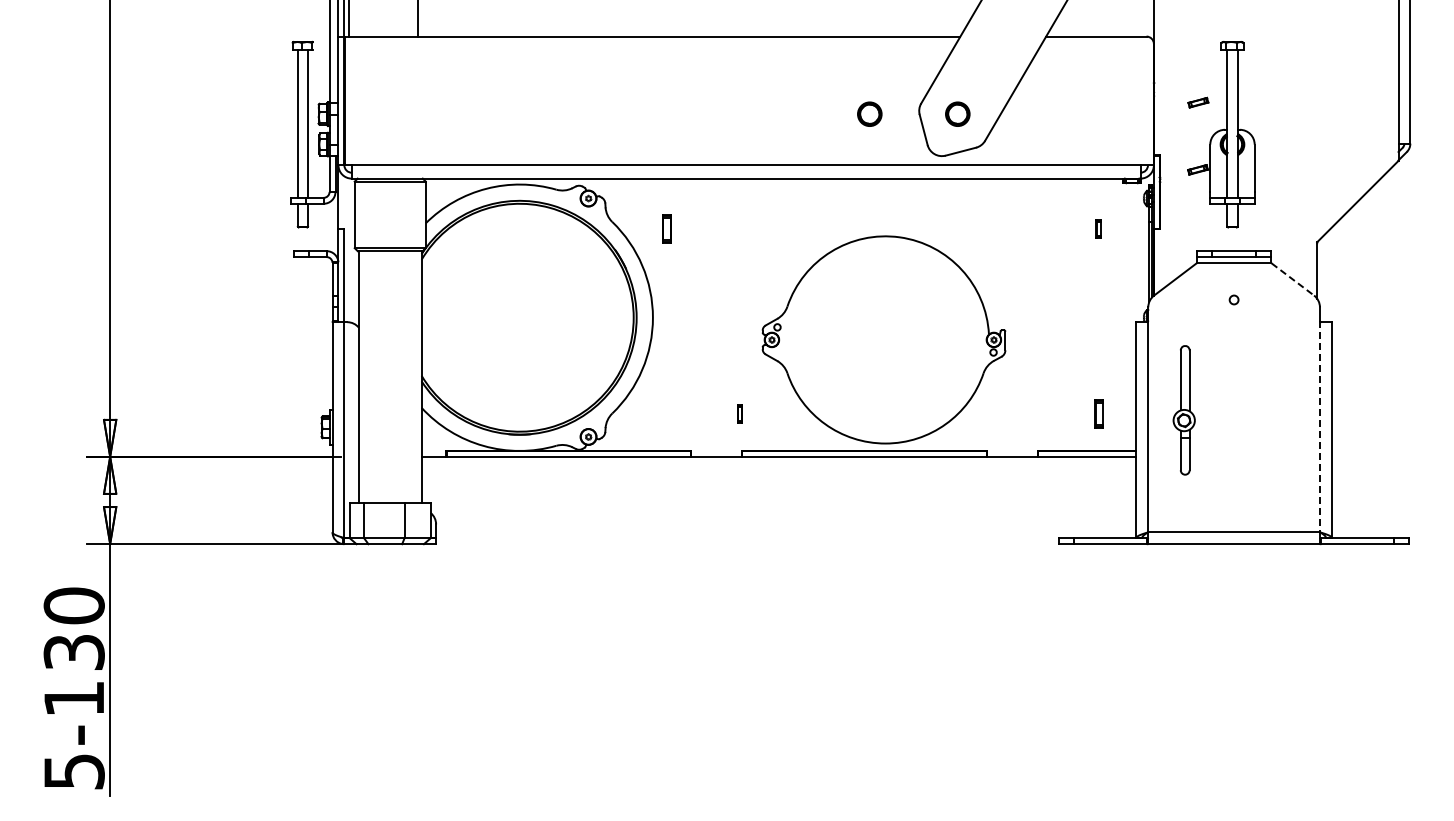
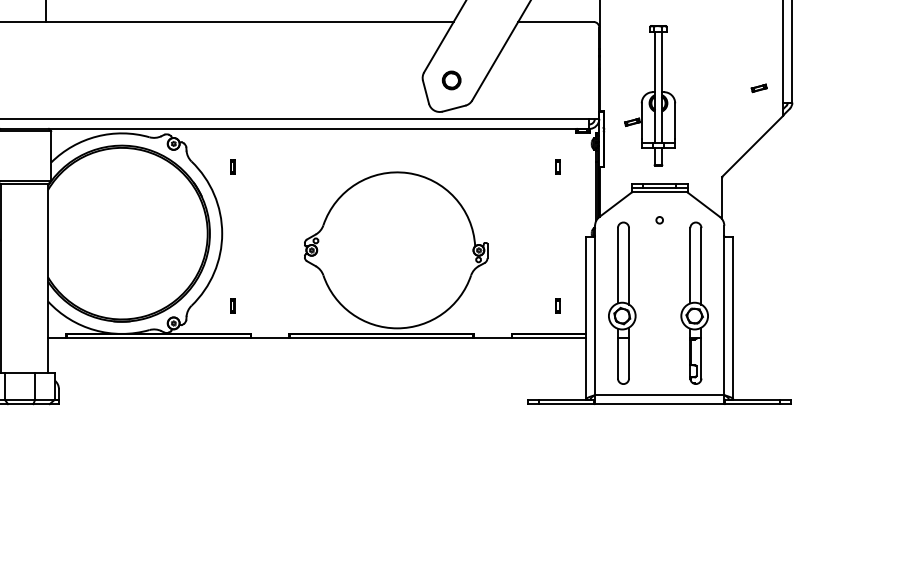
part: (1198, 102) -> (759, 88), moved
part: (869, 113) -> (385, 79), removed
part: (666, 228) -> (232, 166), size x0.62
line: (1292, 279) -> (703, 204), dashed -> solid
part: (1183, 410) -> (621, 303), size x1.67
part: (1280, 410) -> (694, 303), added
part: (739, 413) -> (232, 305), moved
part: (1098, 413) -> (557, 305), size x0.62
line: (1320, 427) -> (724, 316), dashed -> solid

